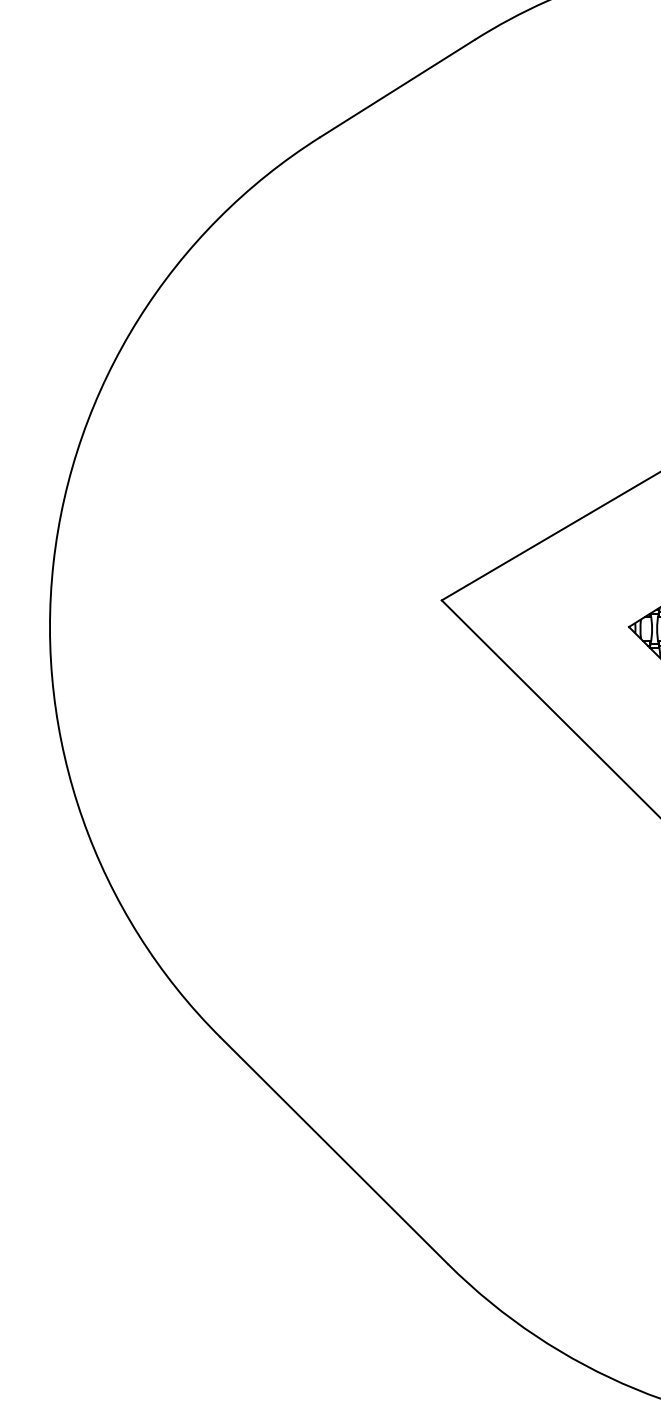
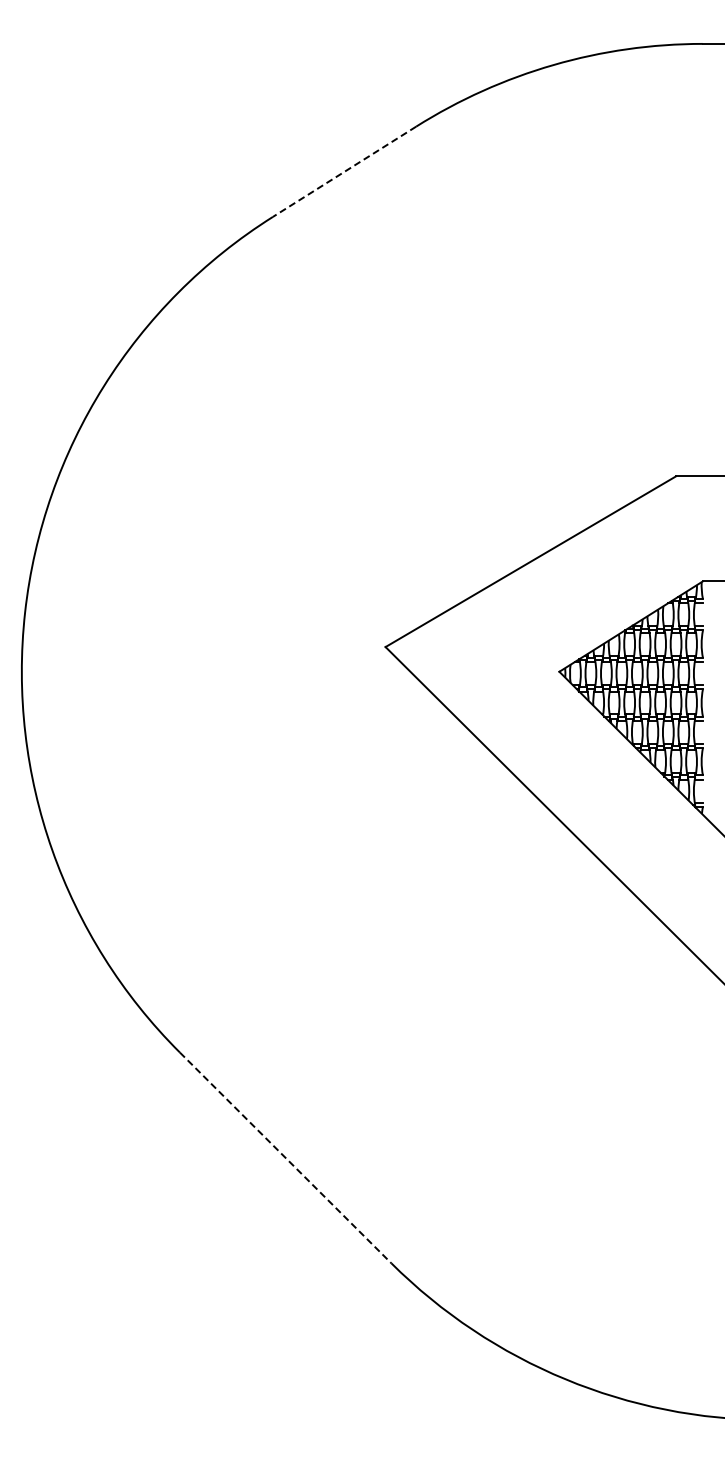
line: (397, 88) -> (344, 171), solid -> dashed
line: (333, 1151) -> (285, 1158), solid -> dashed

